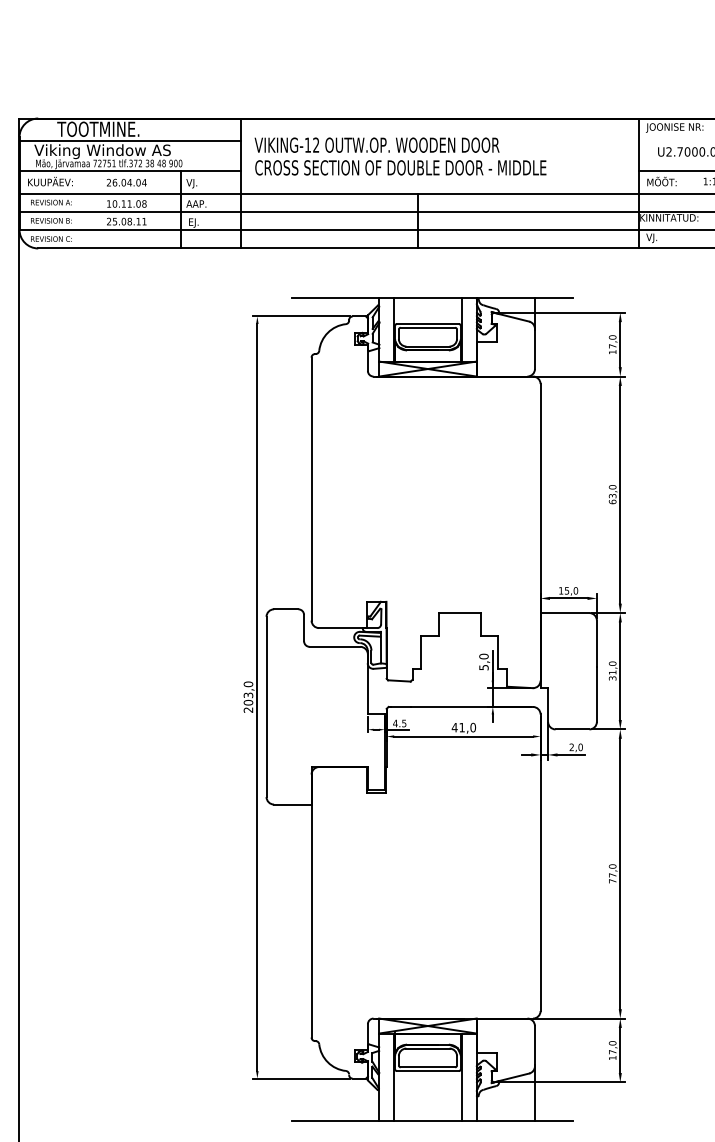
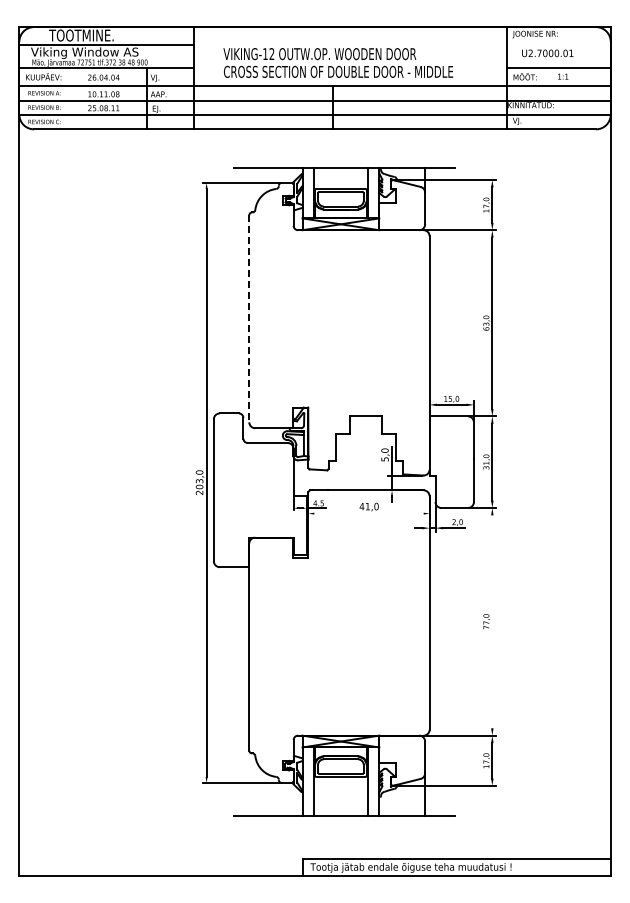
text: (400, 155) -> (338, 62), moved
line: (311, 488) -> (249, 318), solid -> dashed
line: (462, 736) -> (368, 513), removed
line: (620, 873) -> (492, 621), removed

